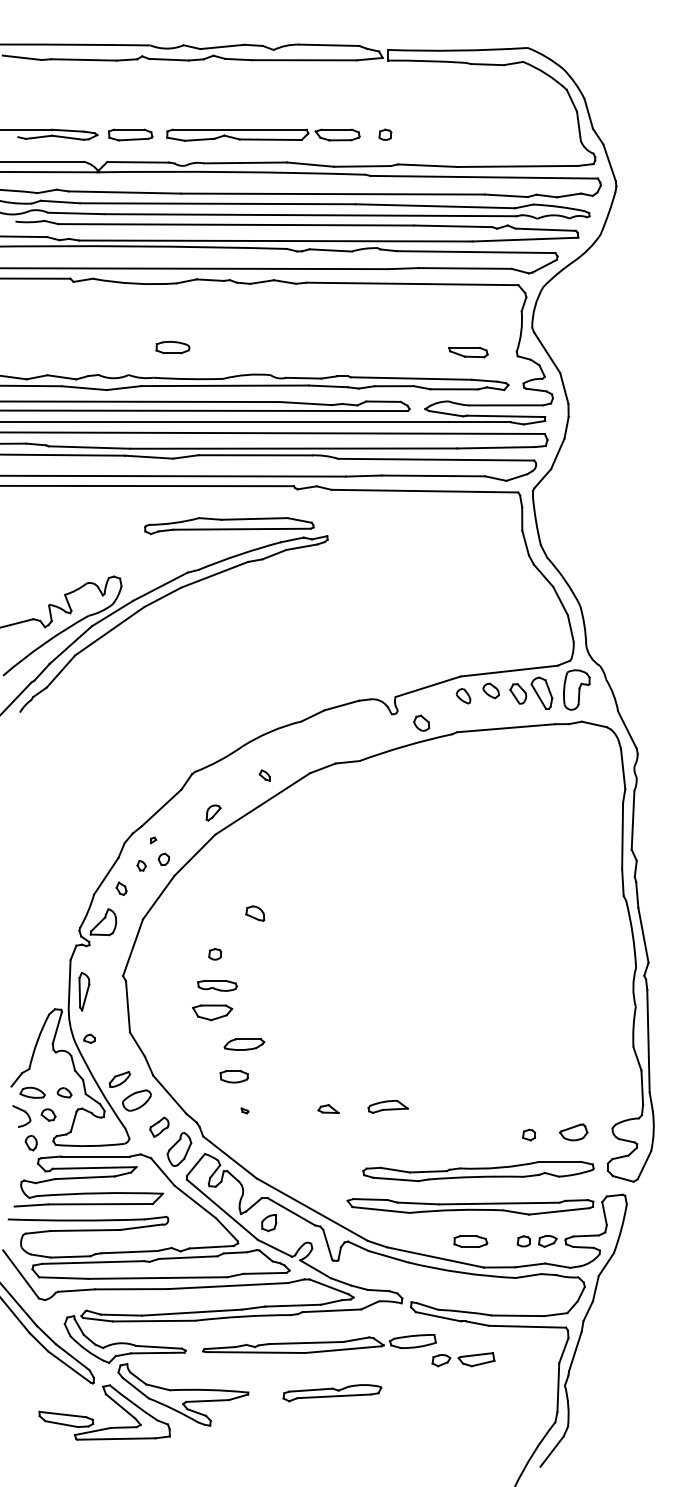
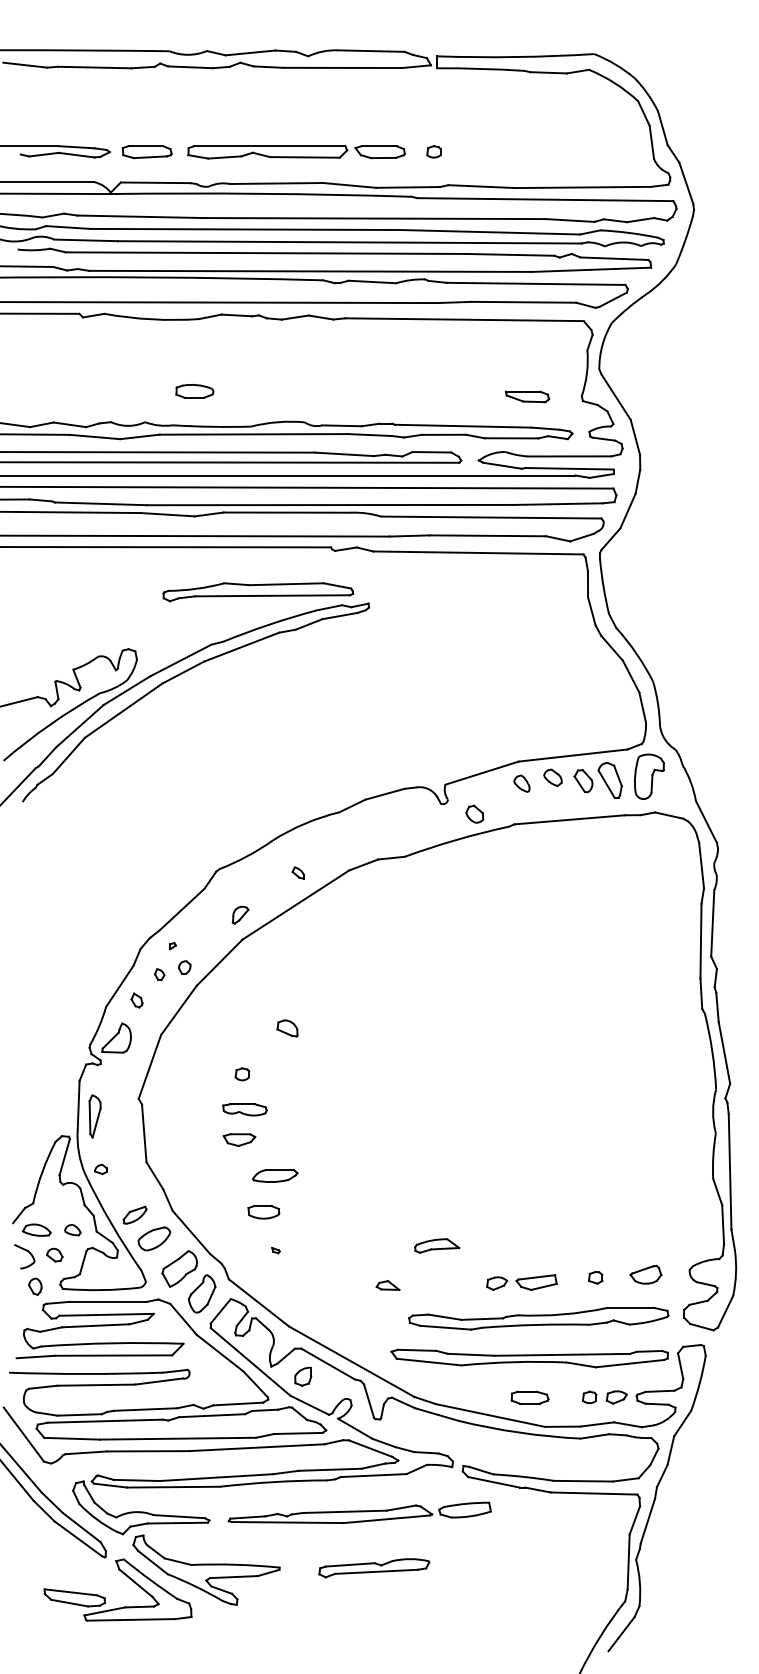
part: (212, 1012) -> (239, 1139), size x0.71
part: (328, 1109) -> (387, 1285), moved
part: (159, 1126) -> (179, 1268), size x1.67
part: (463, 1359) -> (521, 1282), moved

